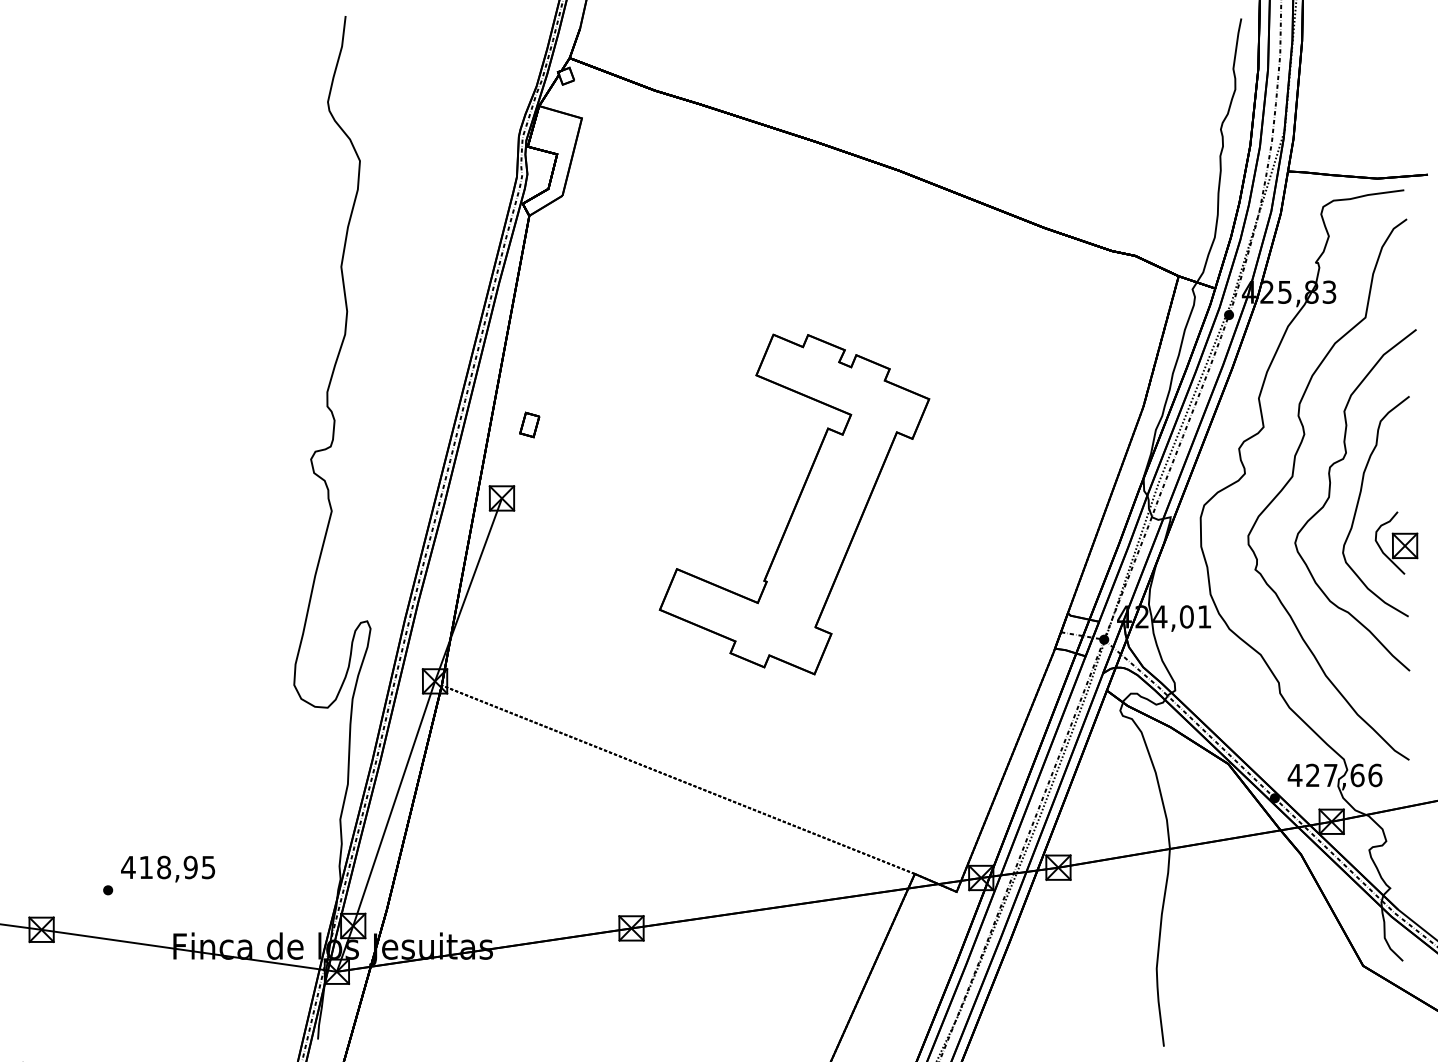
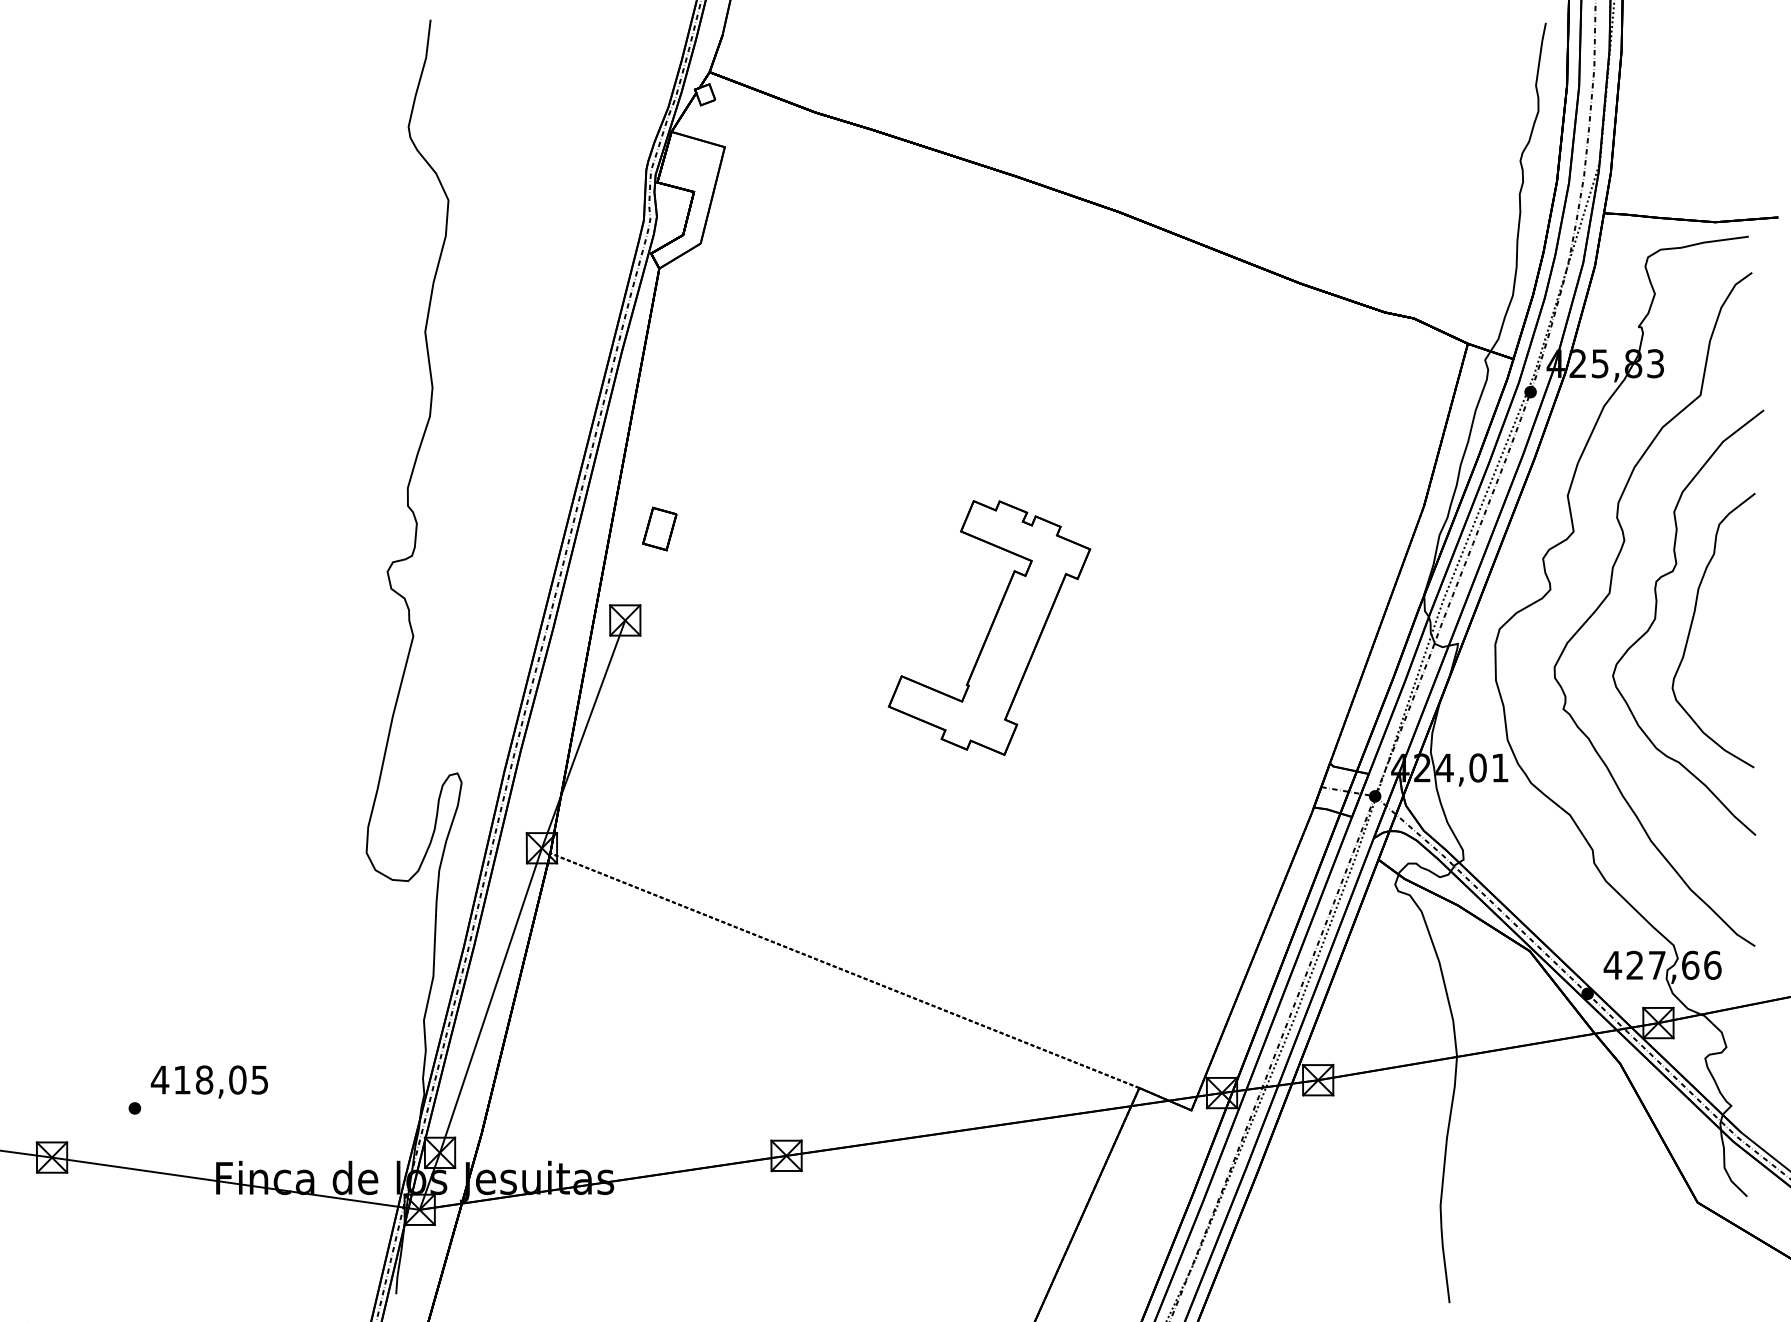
part: (529, 424) -> (659, 528), size x1.4
part: (794, 504) -> (989, 627), size x0.6
part: (1396, 542) -> (1738, 675), removed
text: (190, 867) -> (237, 1079), 418,95 -> 418,05

